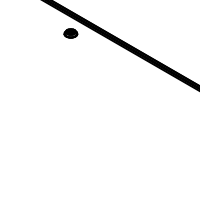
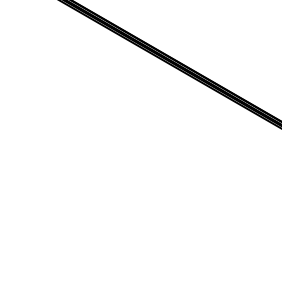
part: (70, 33) -> (99, 47), removed

